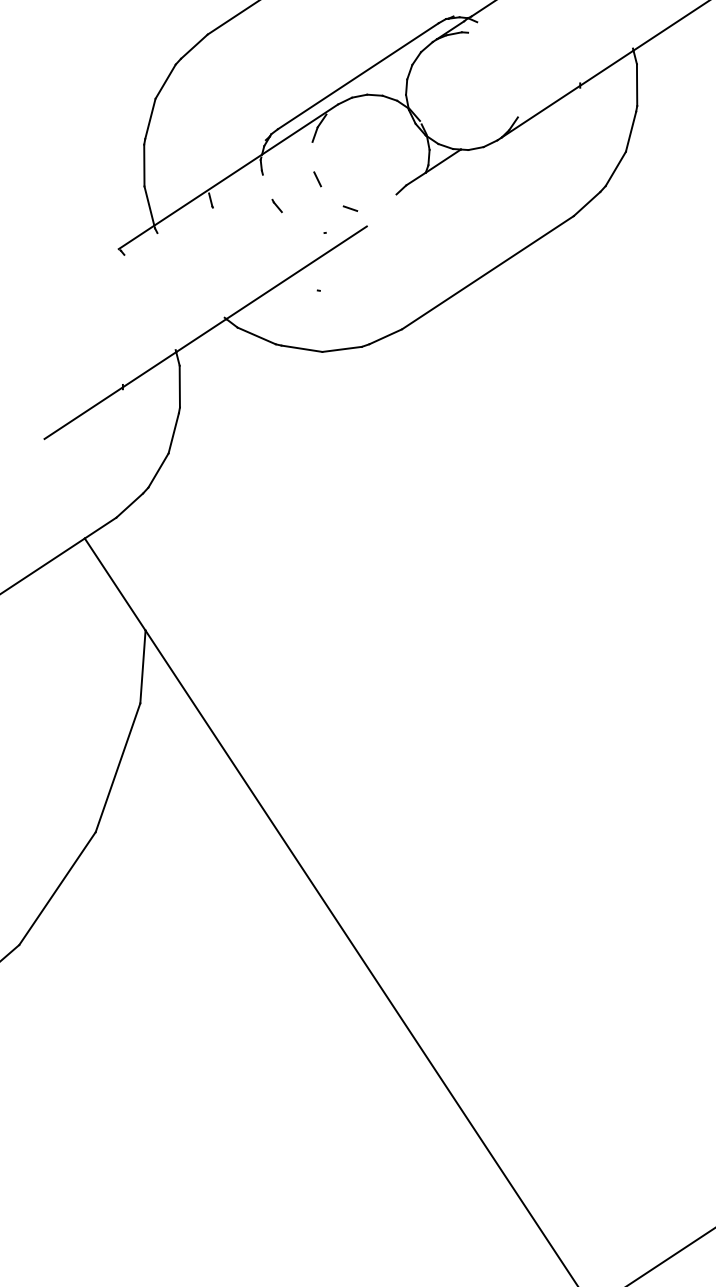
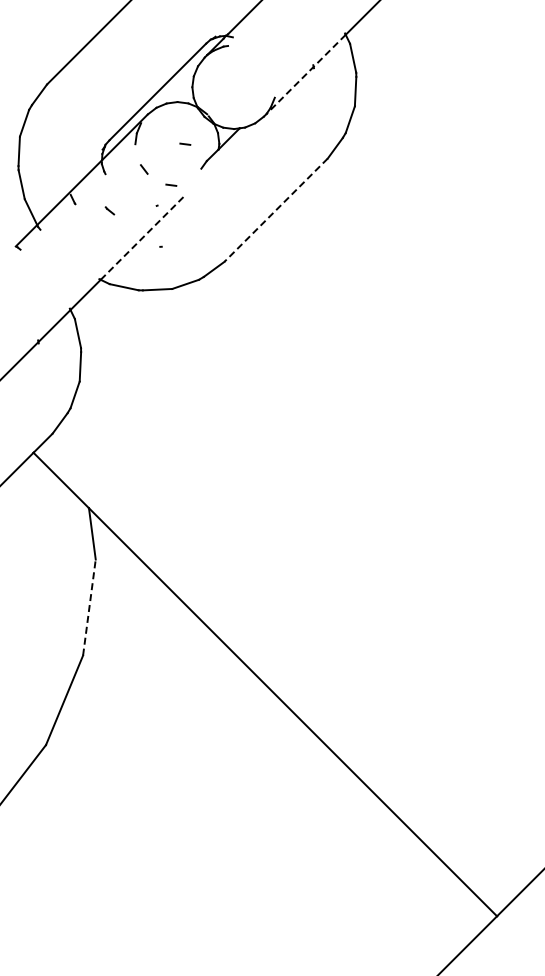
line: (566, 93) -> (305, 74), solid -> dashed
line: (381, 155) -> (185, 143), added
part: (276, 205) -> (109, 210), moved
line: (297, 272) -> (143, 237), solid -> dashed
line: (486, 272) -> (275, 210), solid -> dashed
line: (118, 767) -> (89, 607), solid -> dashed

